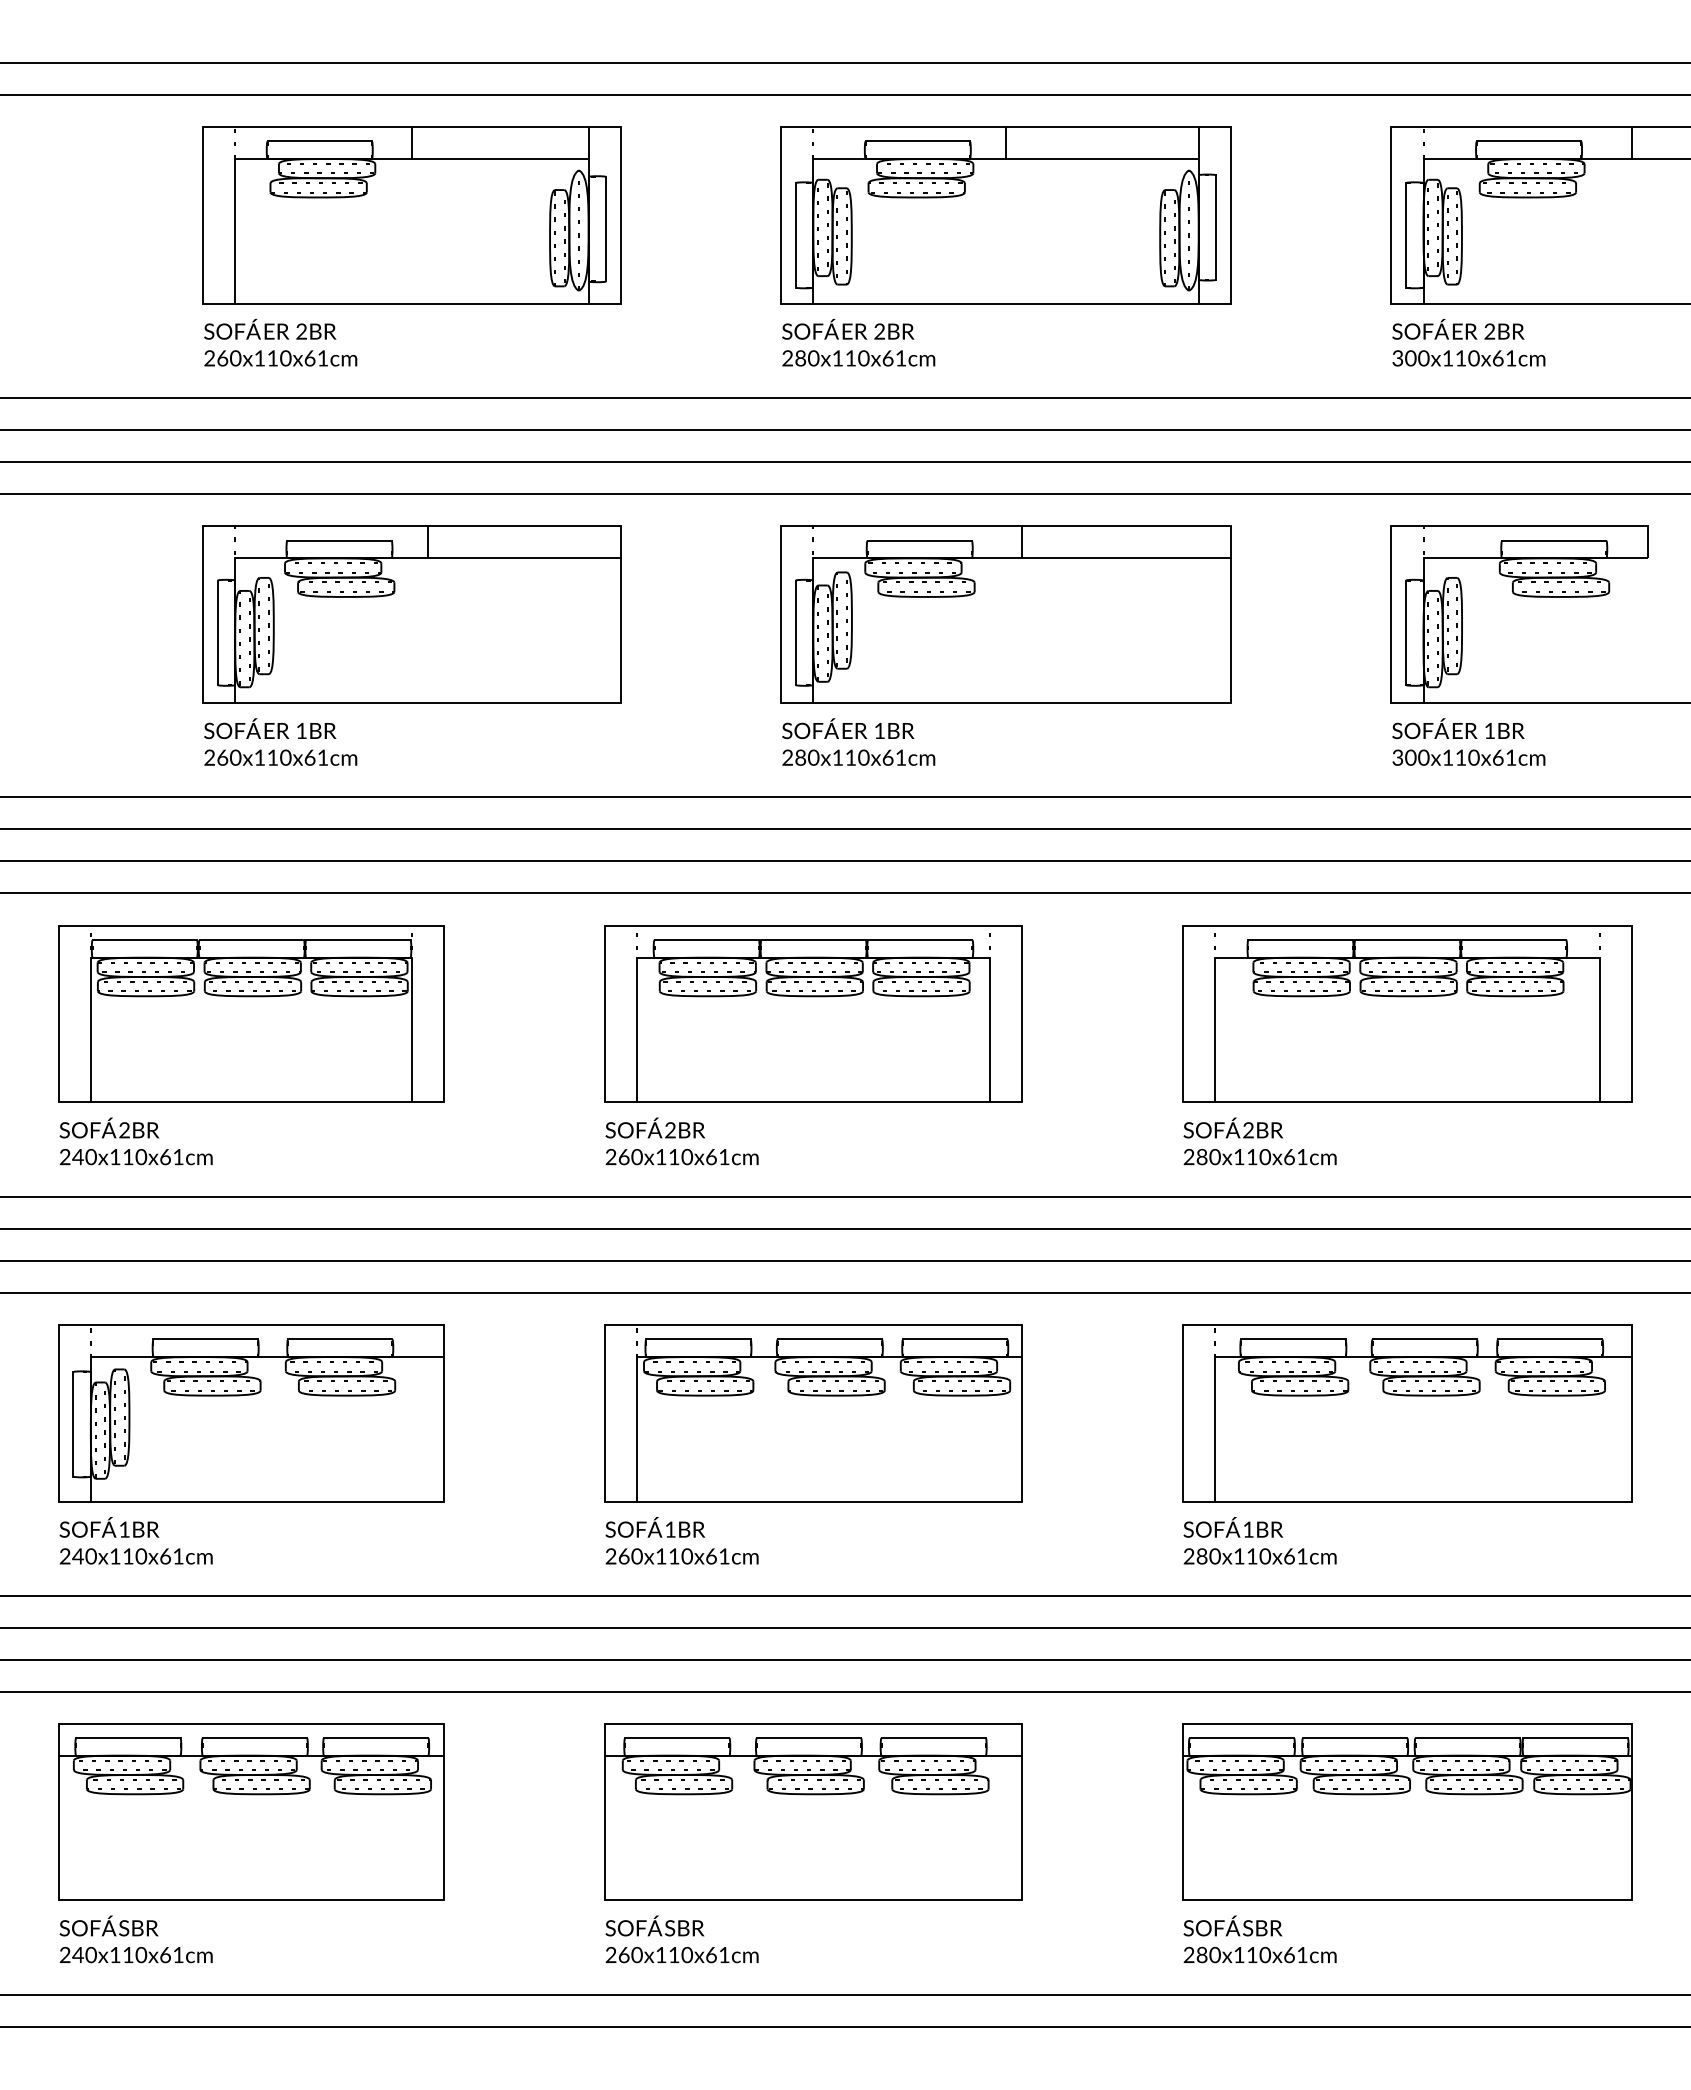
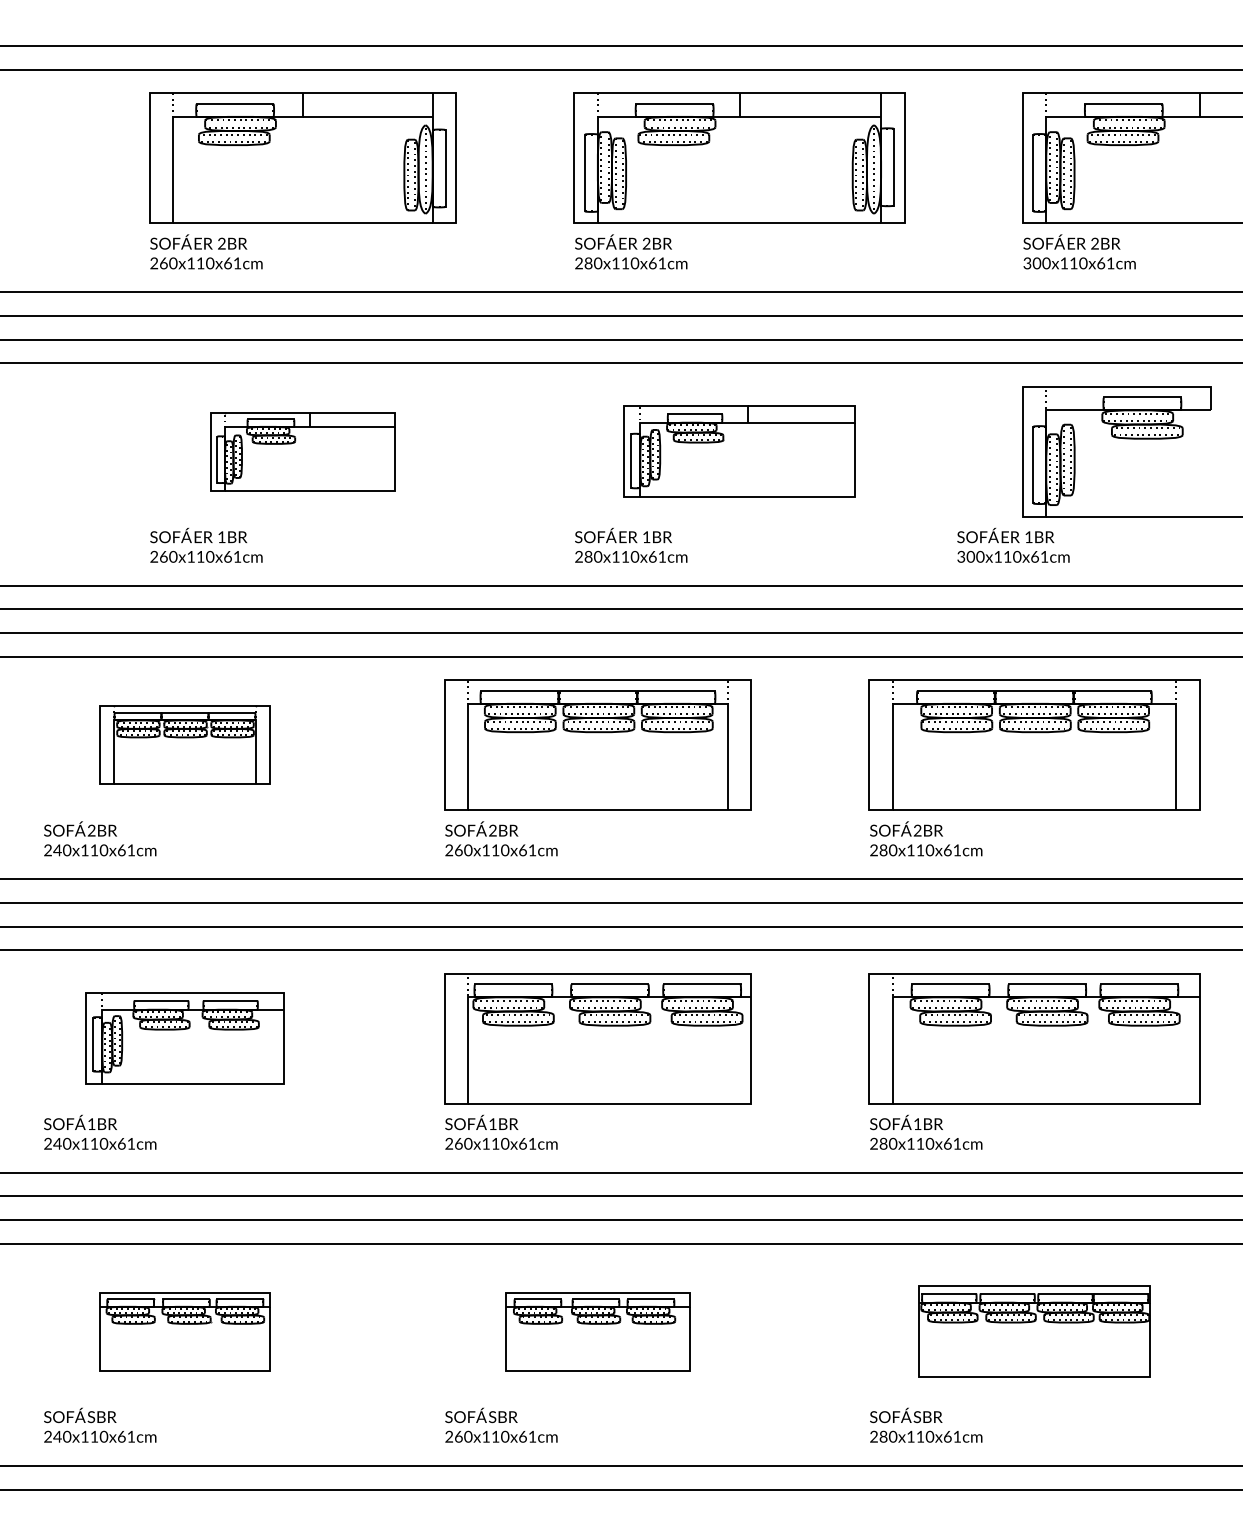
part: (411, 614) -> (302, 451), size x0.6
part: (1005, 614) -> (739, 451), size x0.7
text: (1468, 741) -> (1013, 544), moved
part: (251, 1013) -> (184, 744), size x0.6
part: (251, 1413) -> (184, 1038), size x0.7
part: (251, 1811) -> (184, 1331), size x0.6
part: (813, 1811) -> (597, 1331), size x0.6
part: (1407, 1811) -> (1034, 1331), size x0.7

